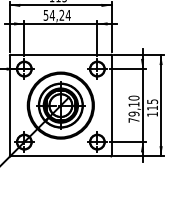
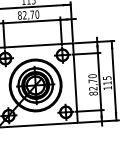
text: (56, 14) -> (28, 14), 54,24 -> 82,70
text: (133, 112) -> (92, 87), 79,10 -> 82,70

